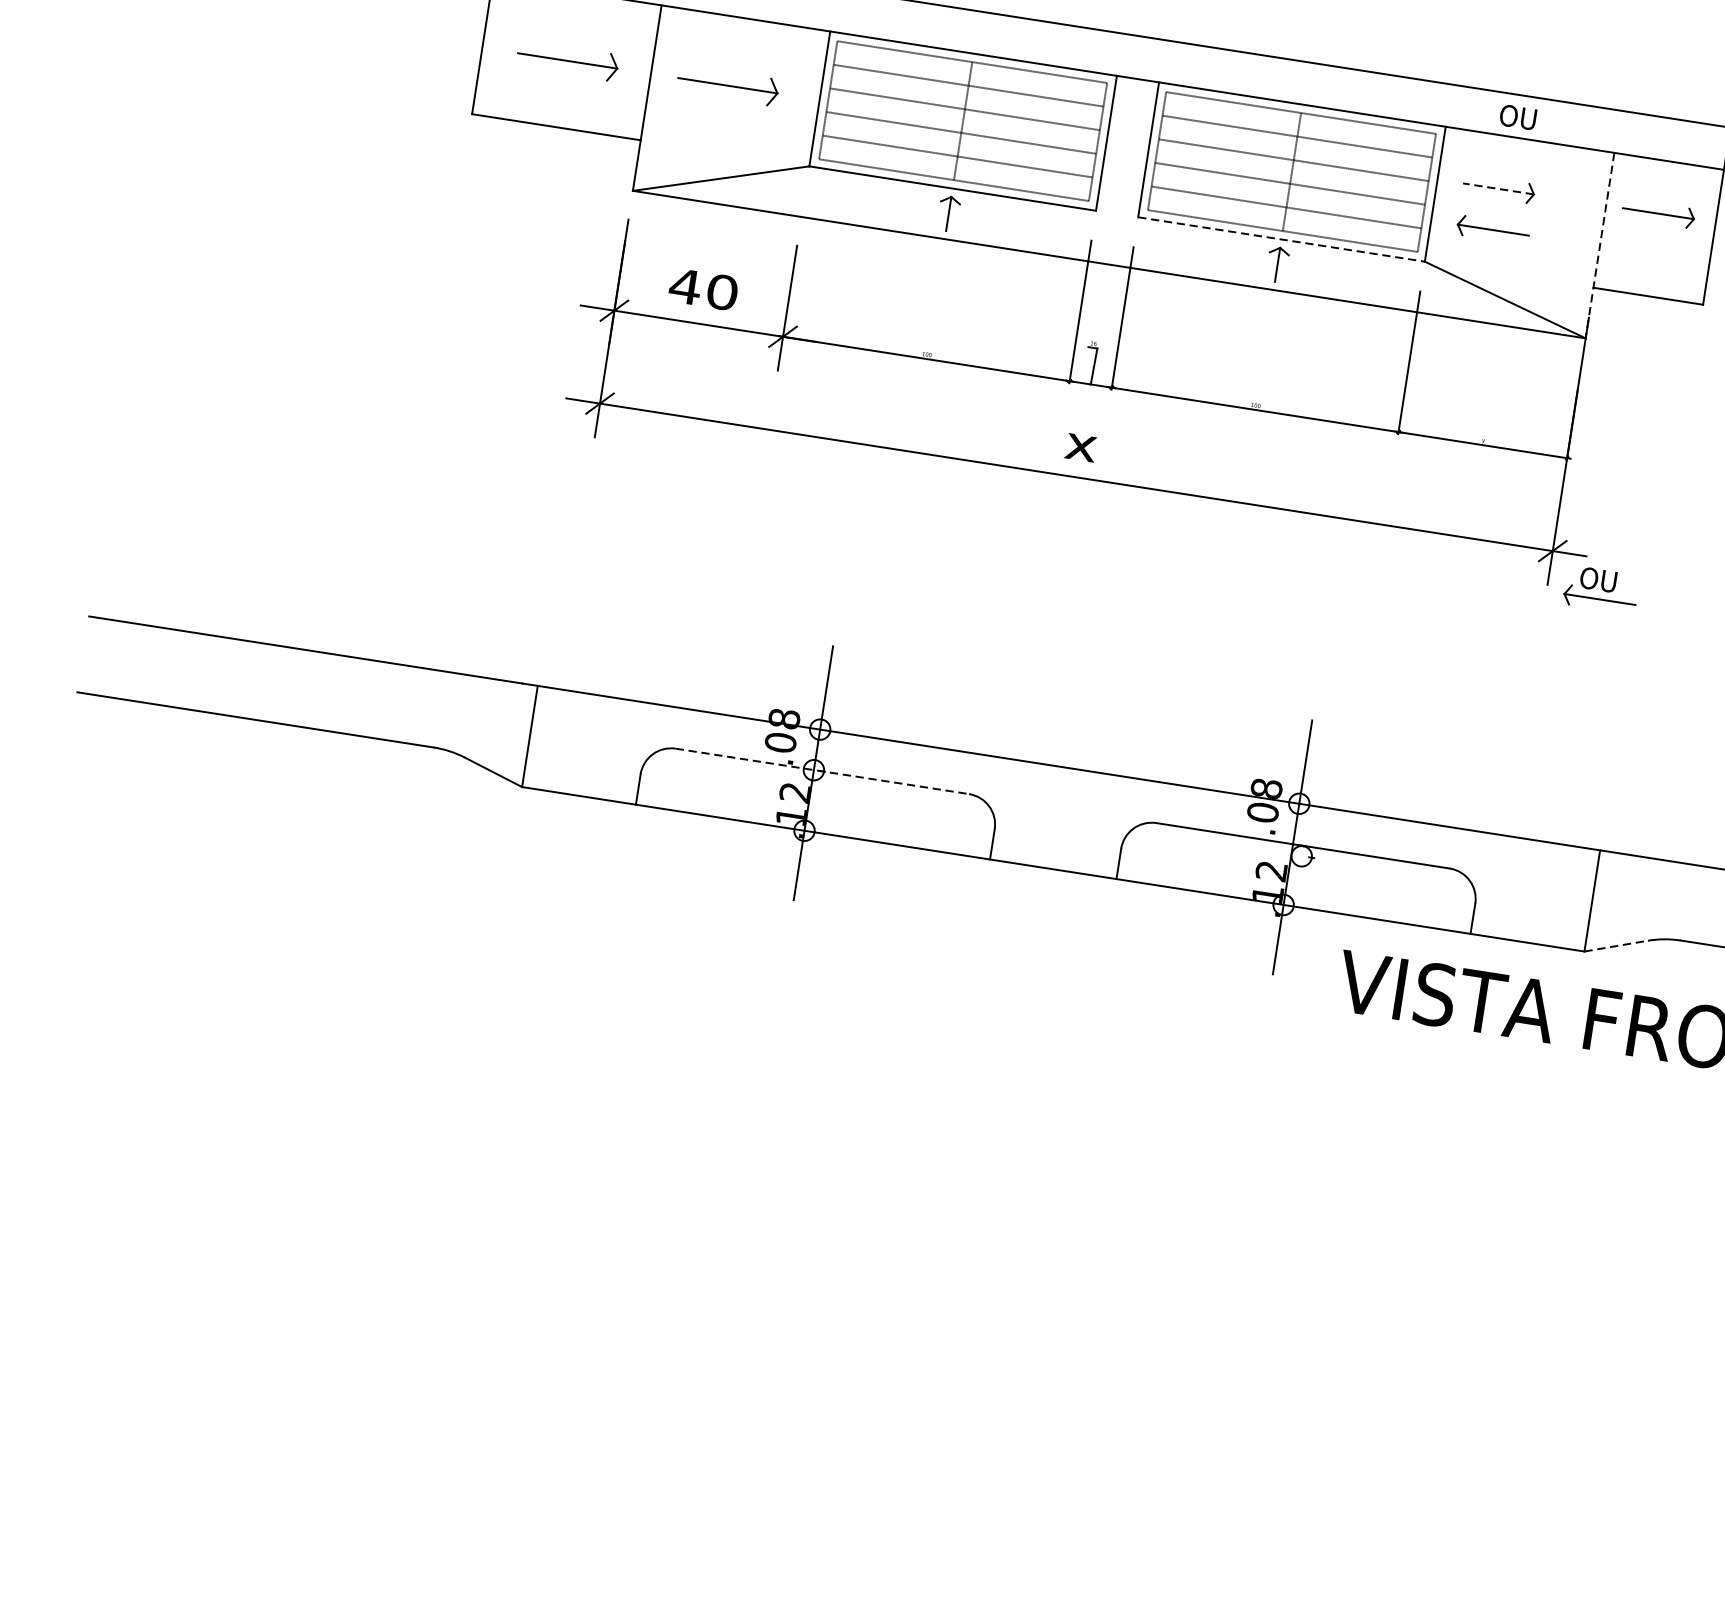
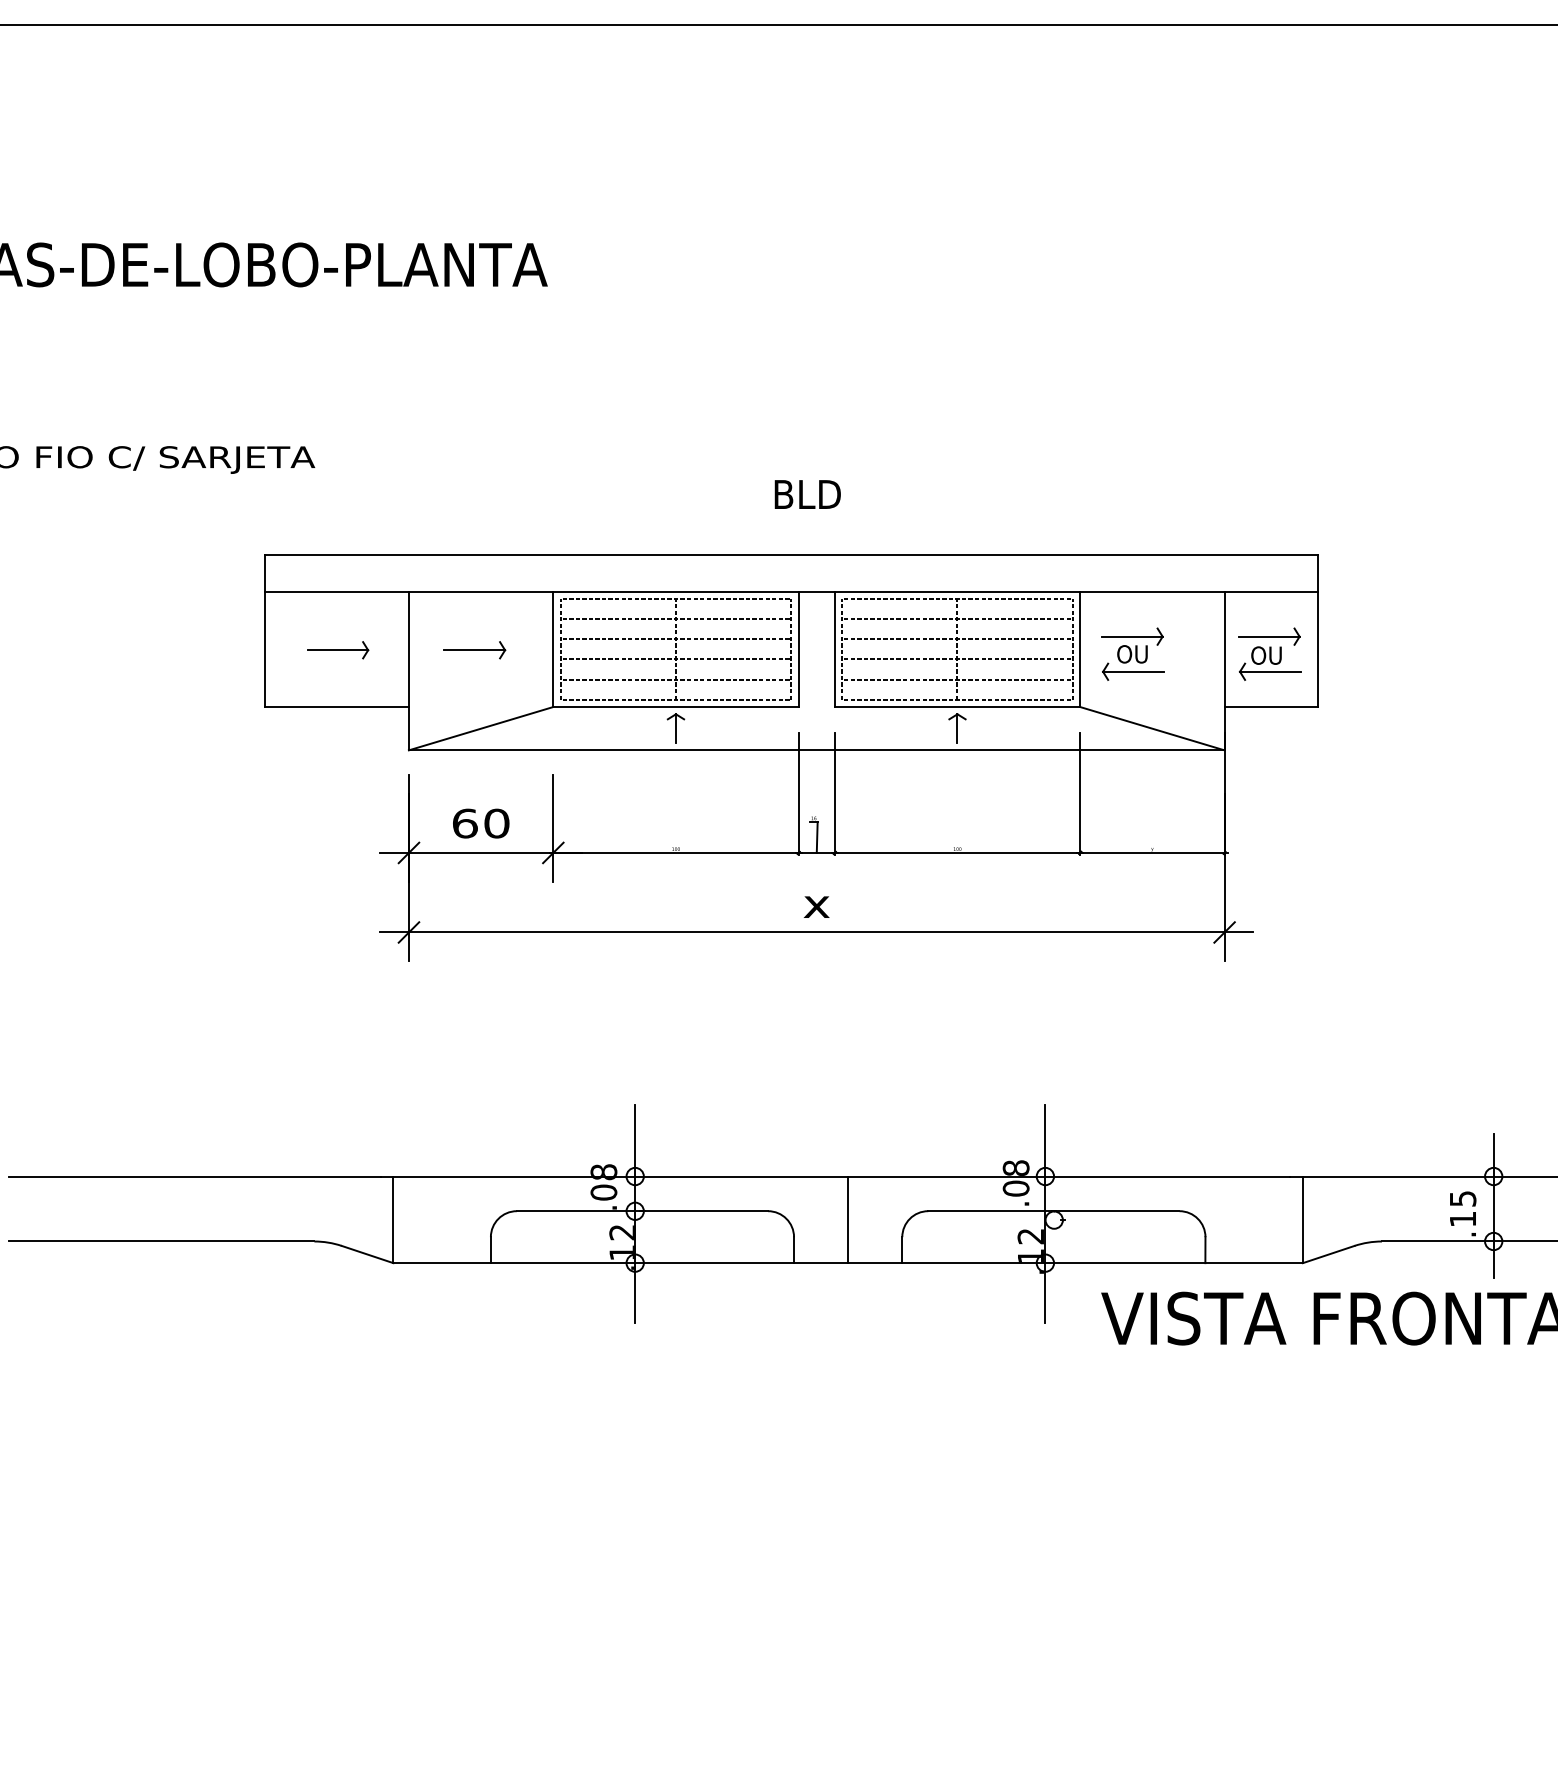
part: (568, 61) -> (338, 650), size x0.71
part: (727, 86) -> (474, 650), size x0.71
text: (1518, 117) -> (1132, 654), moved
line: (1497, 188) -> (1131, 636), dashed -> solid
line: (1281, 240) -> (957, 707), dashed -> solid
line: (1599, 246) -> (1224, 671), dashed -> solid
text: (684, 286) -> (464, 823), 40 -> 60
part: (1600, 589) -> (1269, 663), moved
line: (822, 771) -> (642, 1211), dashed -> solid
line: (1061, 818) -> (848, 1219), added
line: (1617, 946) -> (1329, 1254), dashed -> solid

